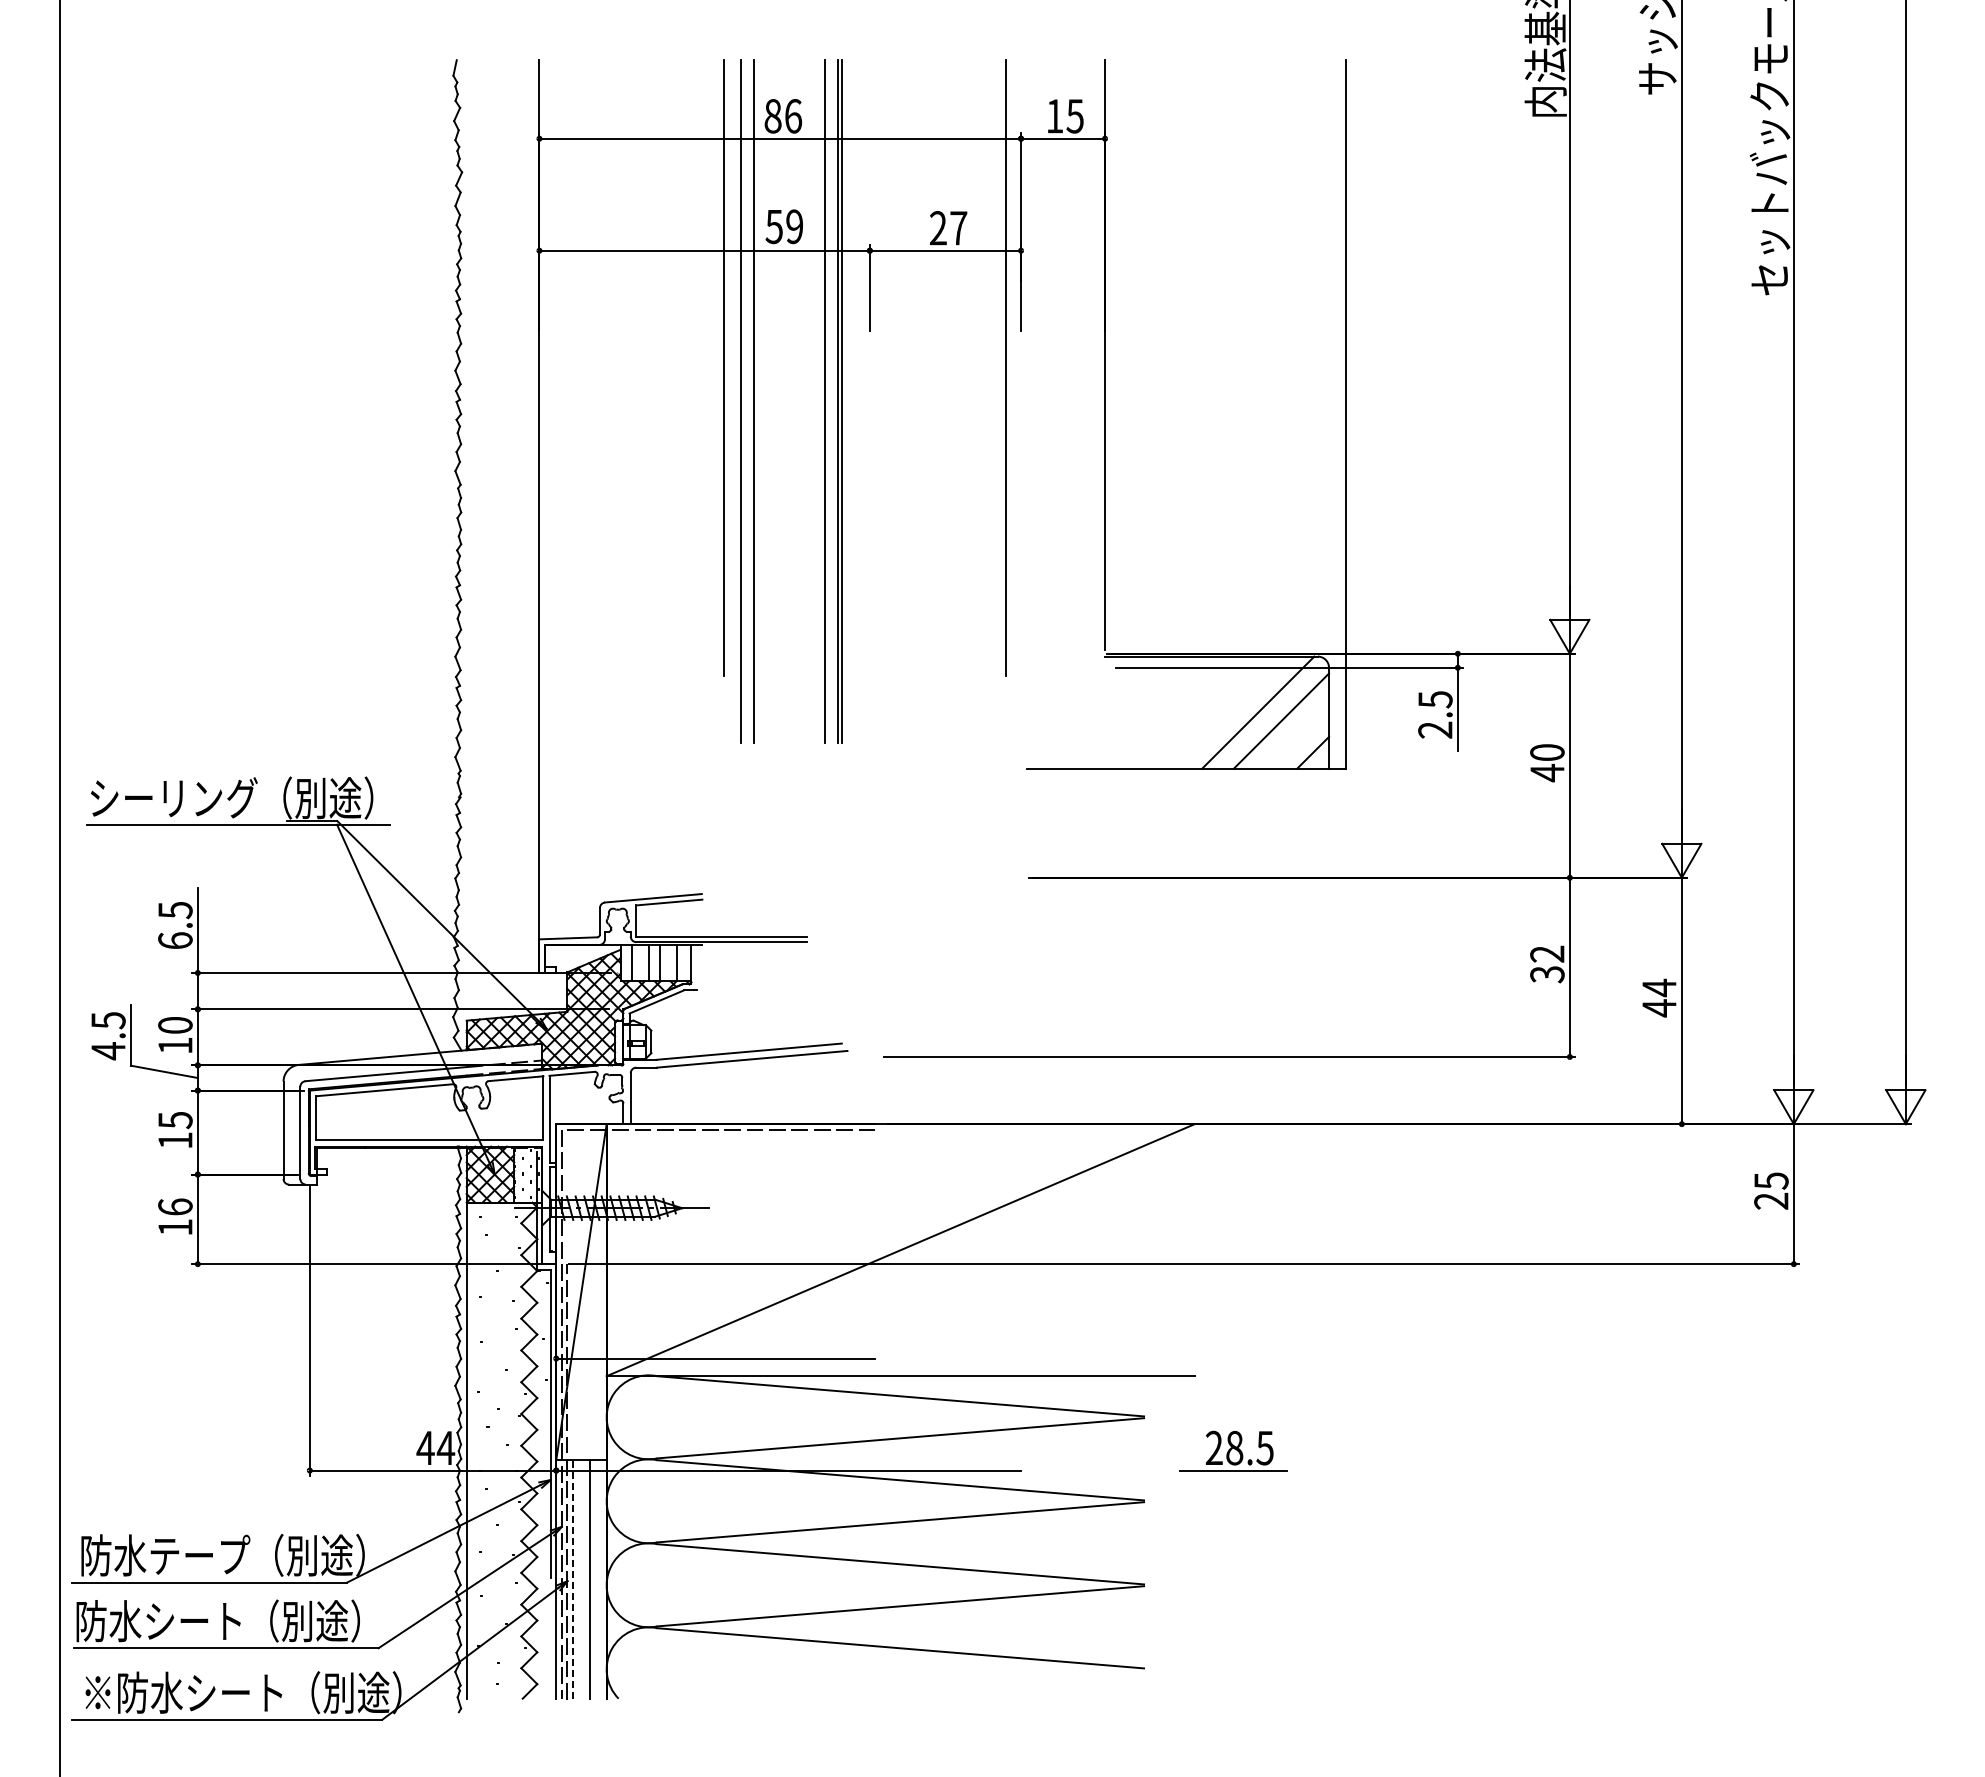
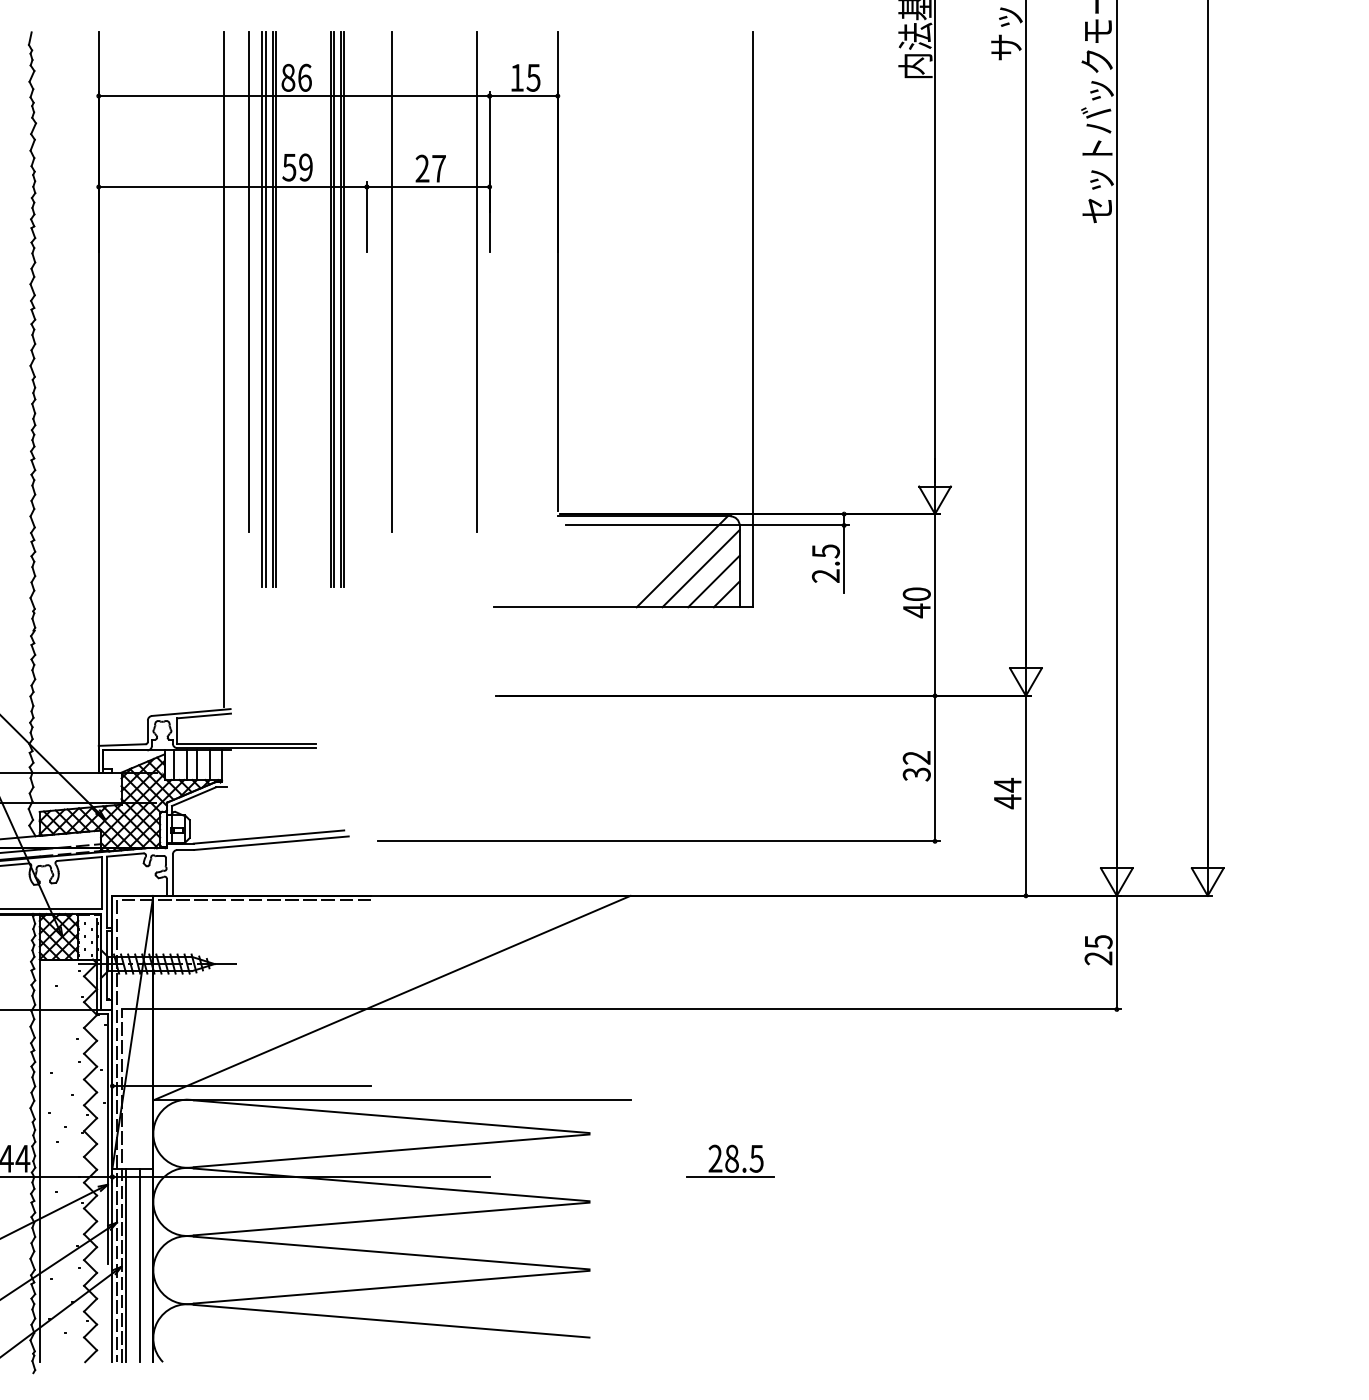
line: (900, 368) -> (391, 282), added
line: (744, 401) -> (265, 309), added
line: (757, 401) -> (275, 309), added
line: (828, 401) -> (333, 309), added
line: (693, 475) -> (223, 369), added
line: (1297, 736) -> (714, 581), added
part: (1233, 1450) -> (731, 1160), moved
line: (573, 1578) -> (126, 1264), dashed -> solid

